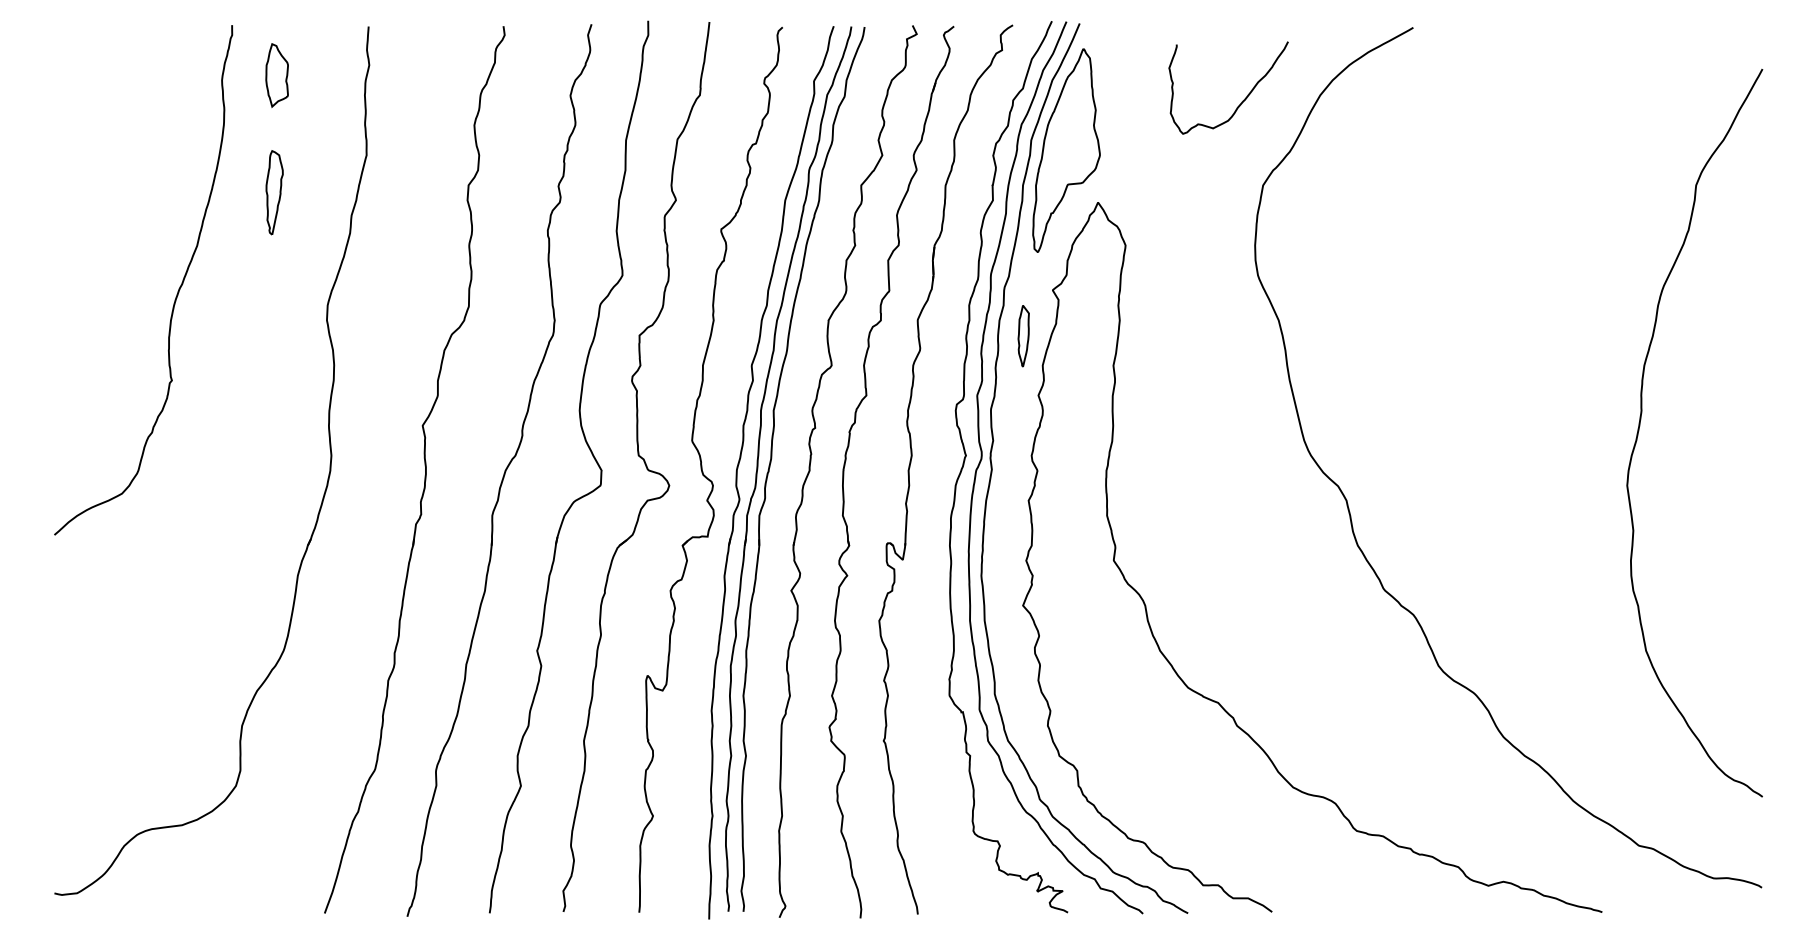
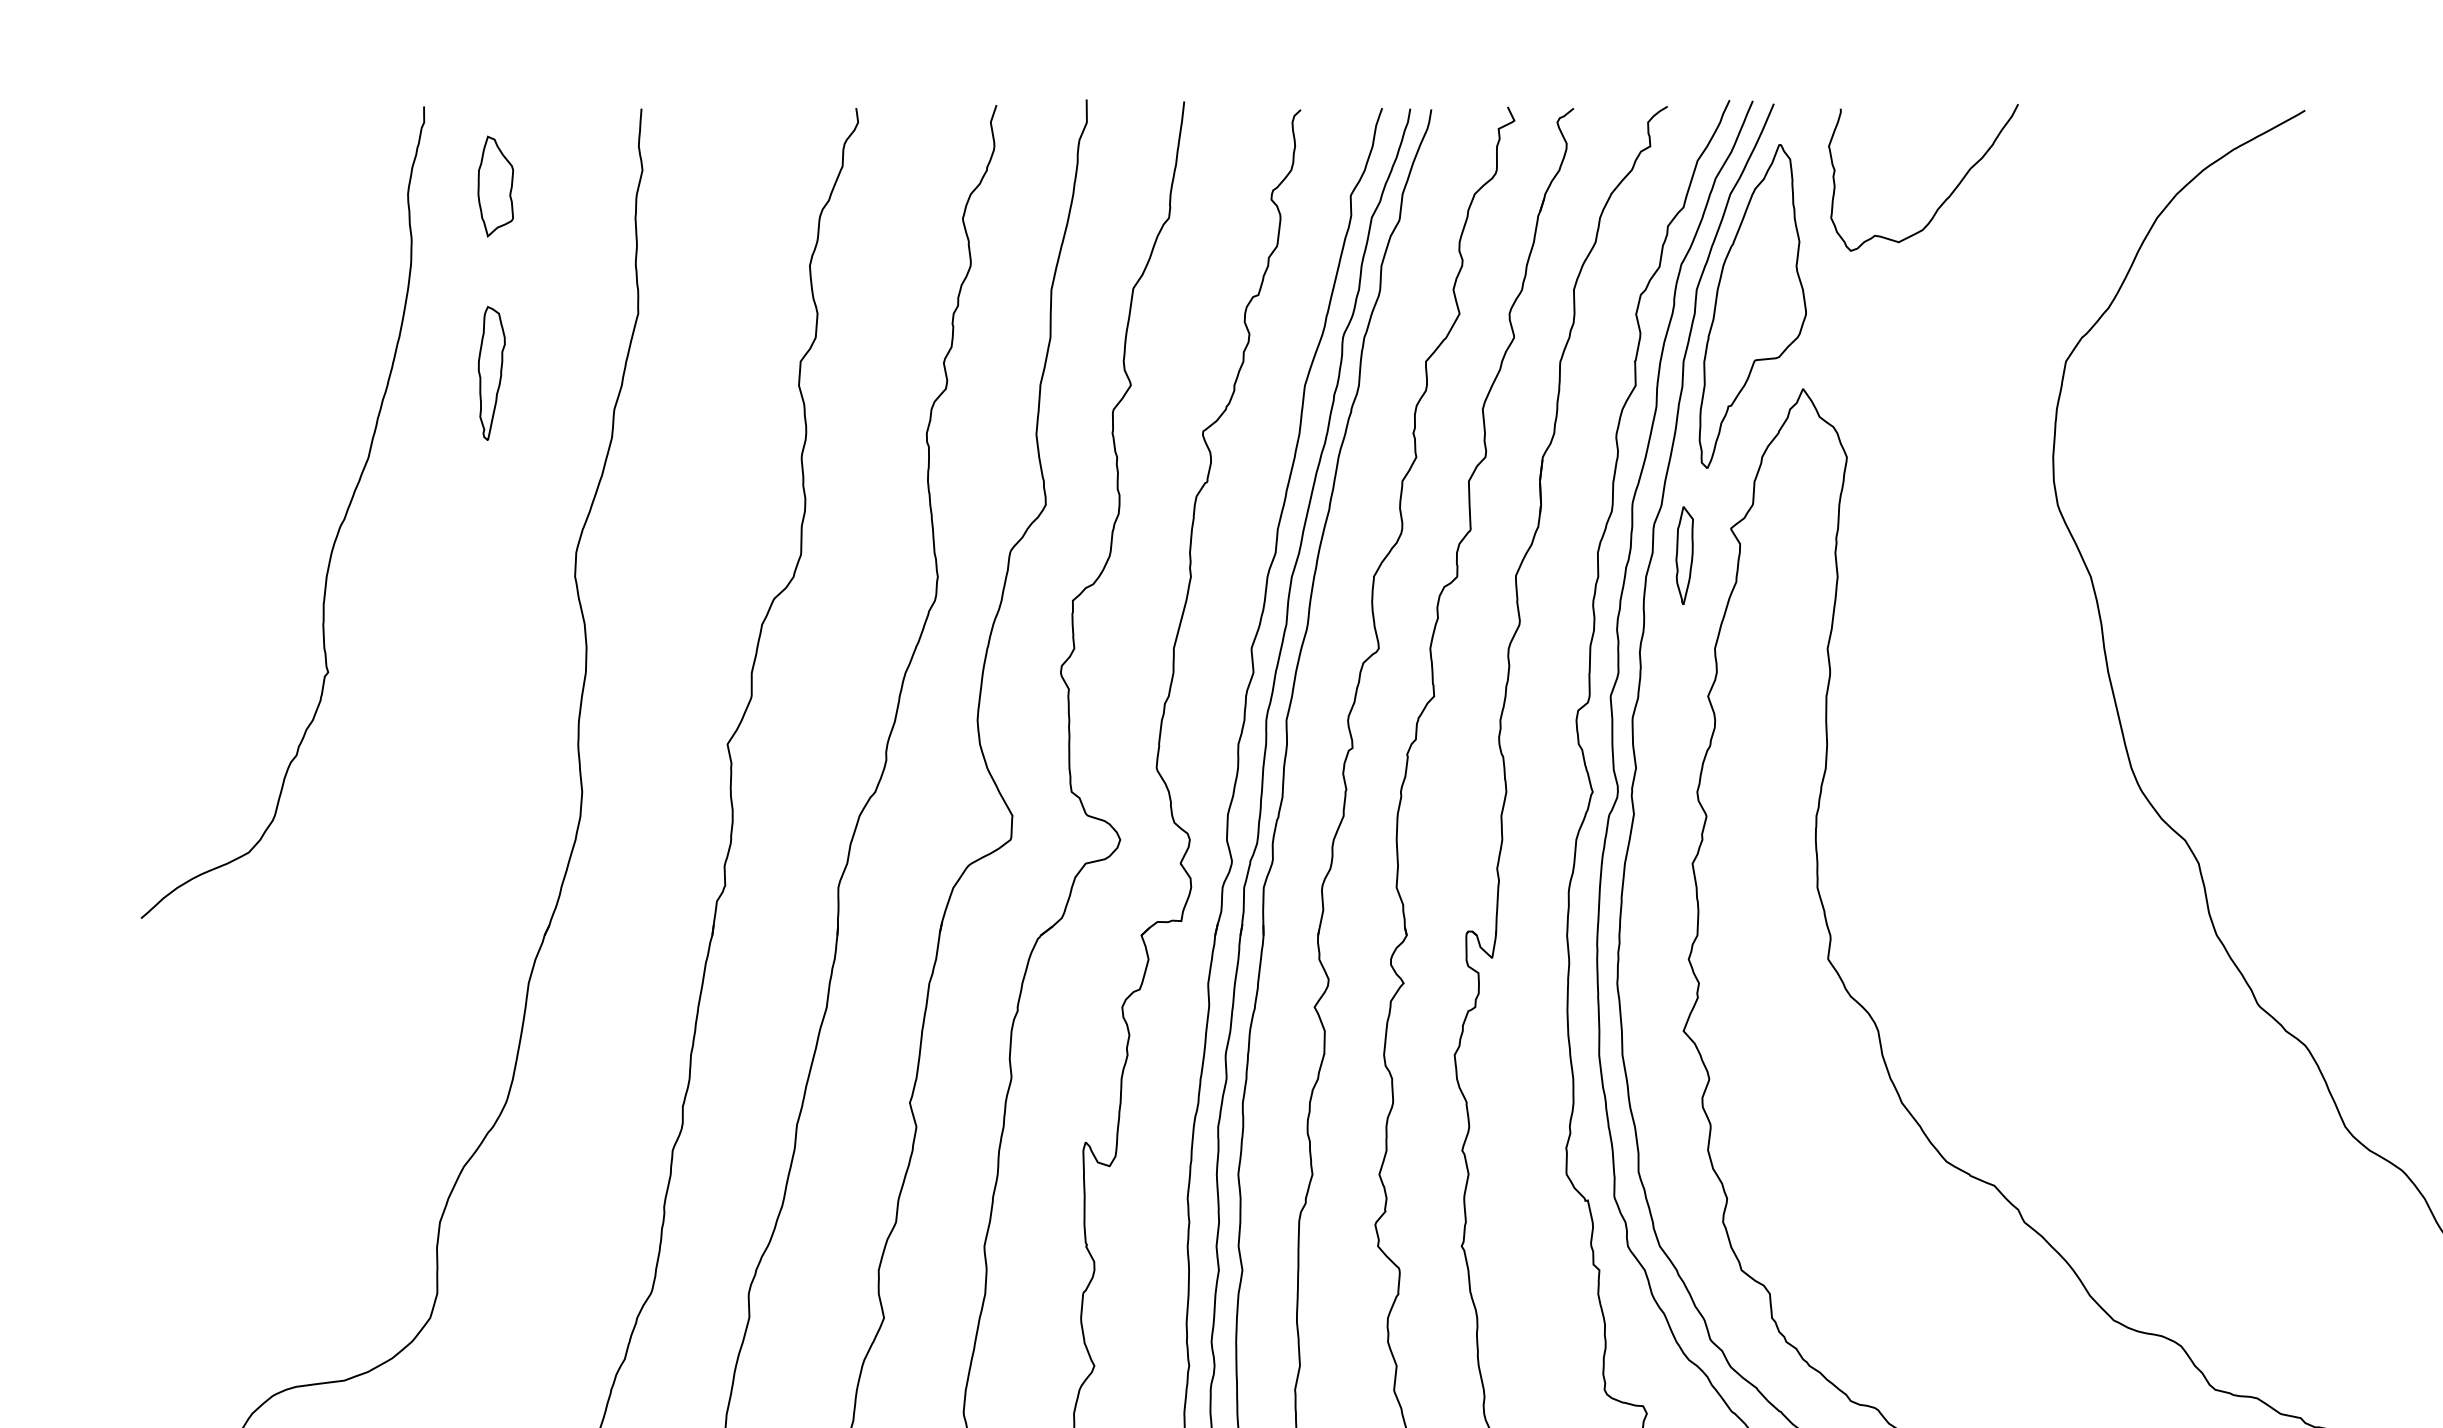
curve: (1242, 100) -> (1945, 197), moved
part: (1023, 336) -> (1684, 556), moved

